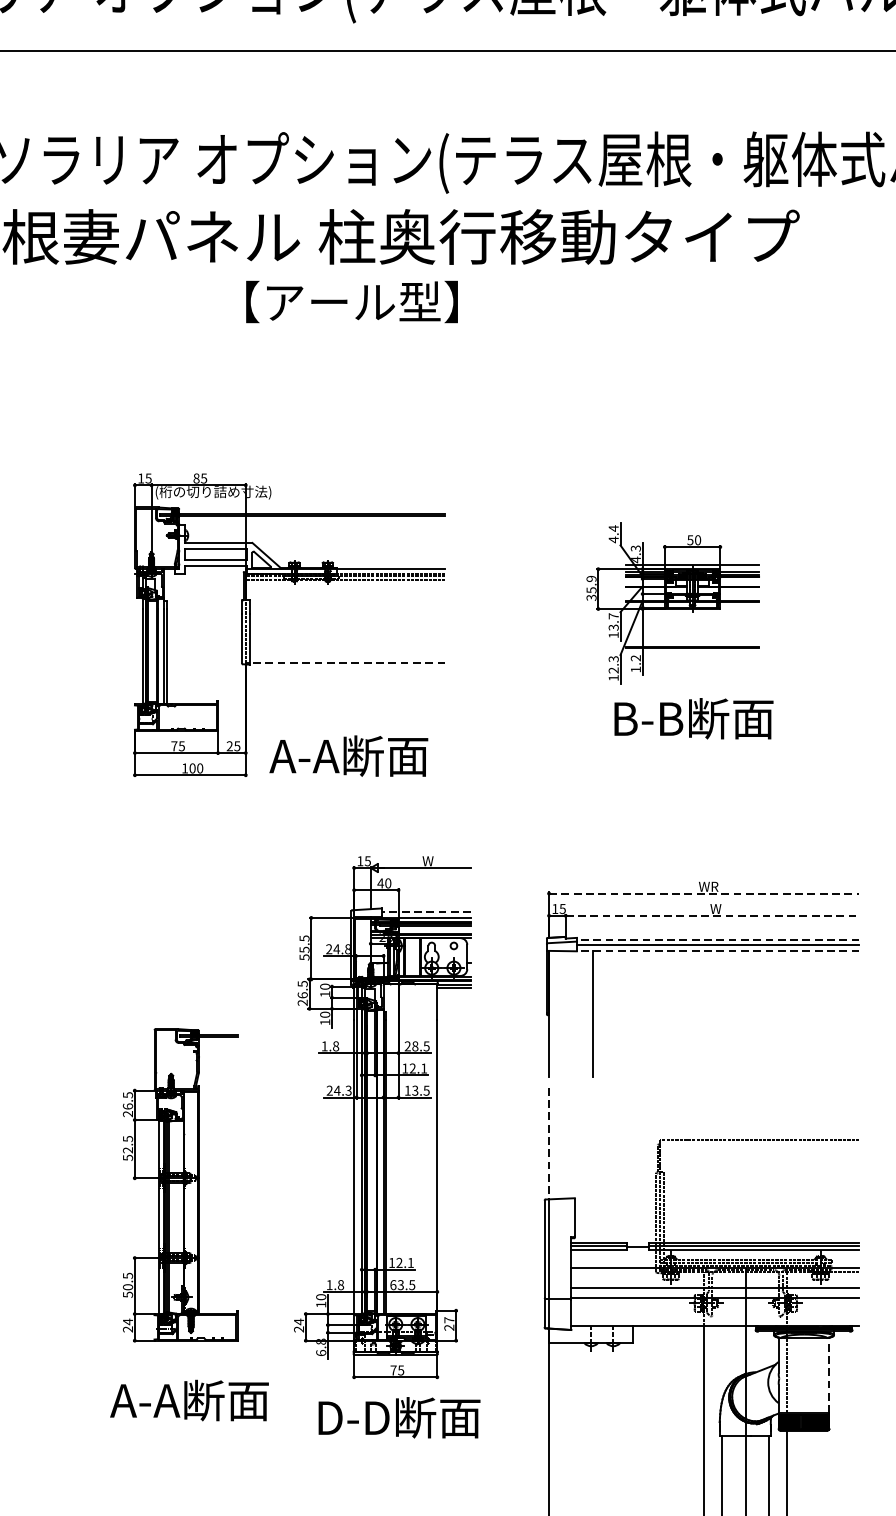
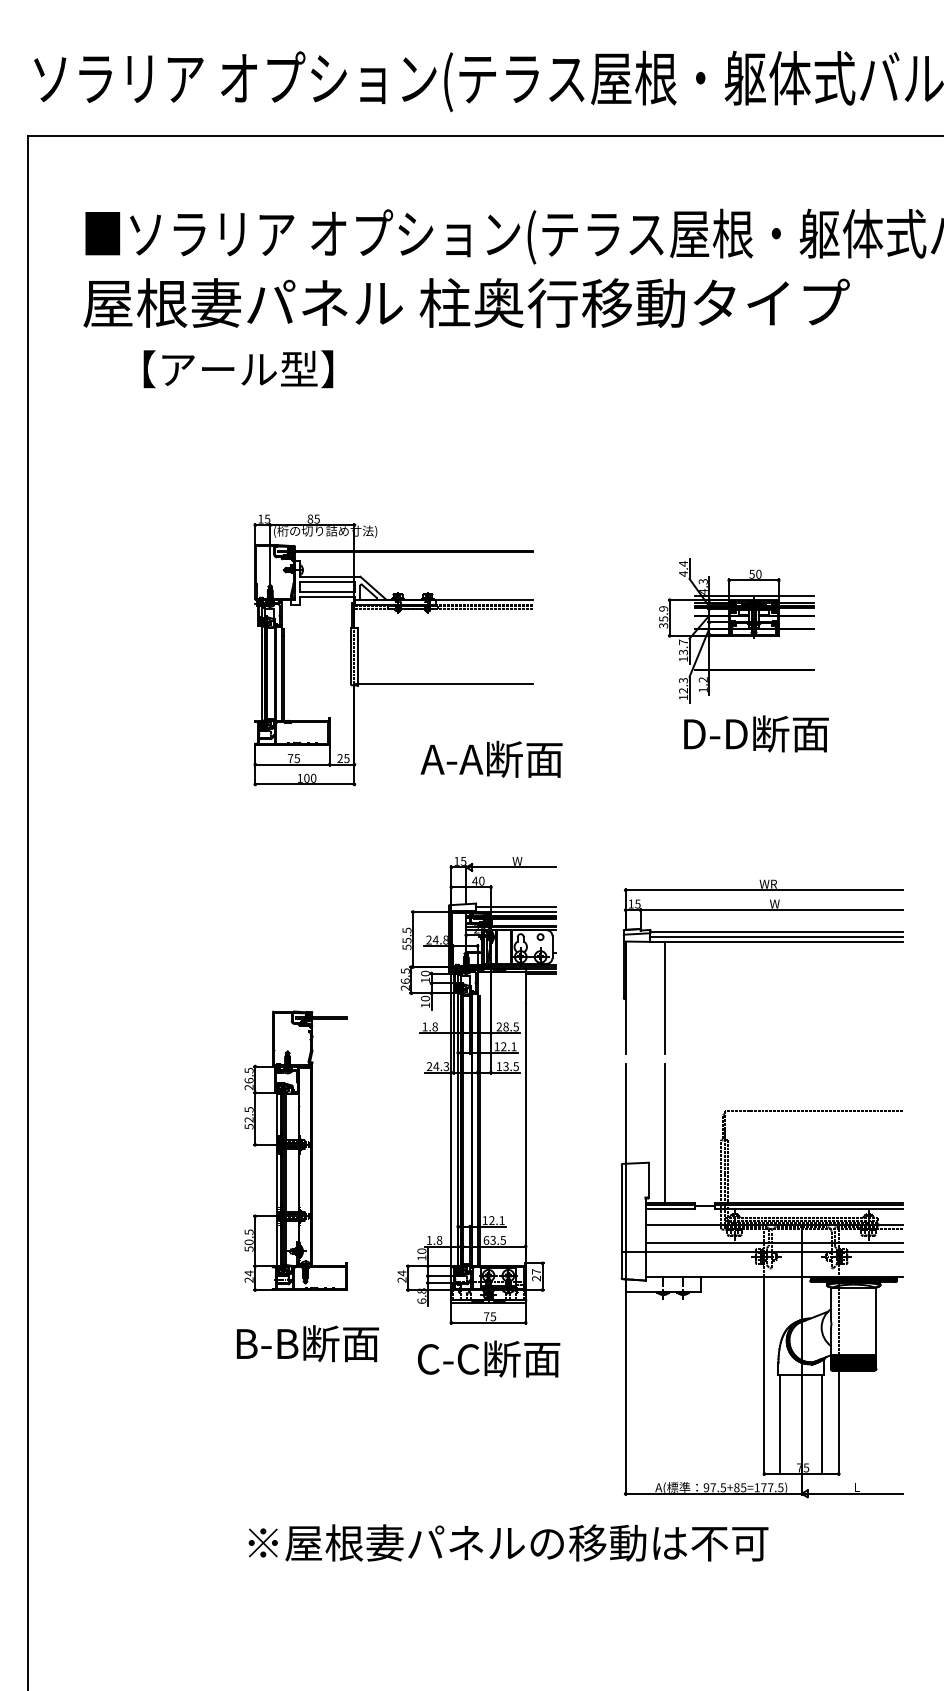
text: (352, 302) -> (238, 369), moved
line: (346, 663) -> (444, 684), dashed -> solid
text: (697, 718) -> (758, 733), B-B断面 -> D-D断面
text: (348, 755) -> (491, 758), moved
line: (704, 893) -> (764, 890), dashed -> solid
line: (427, 912) -> (516, 907), dashed -> solid
line: (713, 916) -> (772, 910), dashed -> solid
line: (717, 940) -> (776, 932), dashed -> solid
line: (717, 950) -> (776, 941), dashed -> solid
line: (548, 1143) -> (625, 1113), dashed -> solid
line: (593, 1164) -> (665, 1132), added
line: (829, 1374) -> (876, 1320), dashed -> solid
text: (192, 1400) -> (306, 1343), A-A断面 -> B-B断面
text: (397, 1417) -> (490, 1358), D-D断面 -> C-C断面

